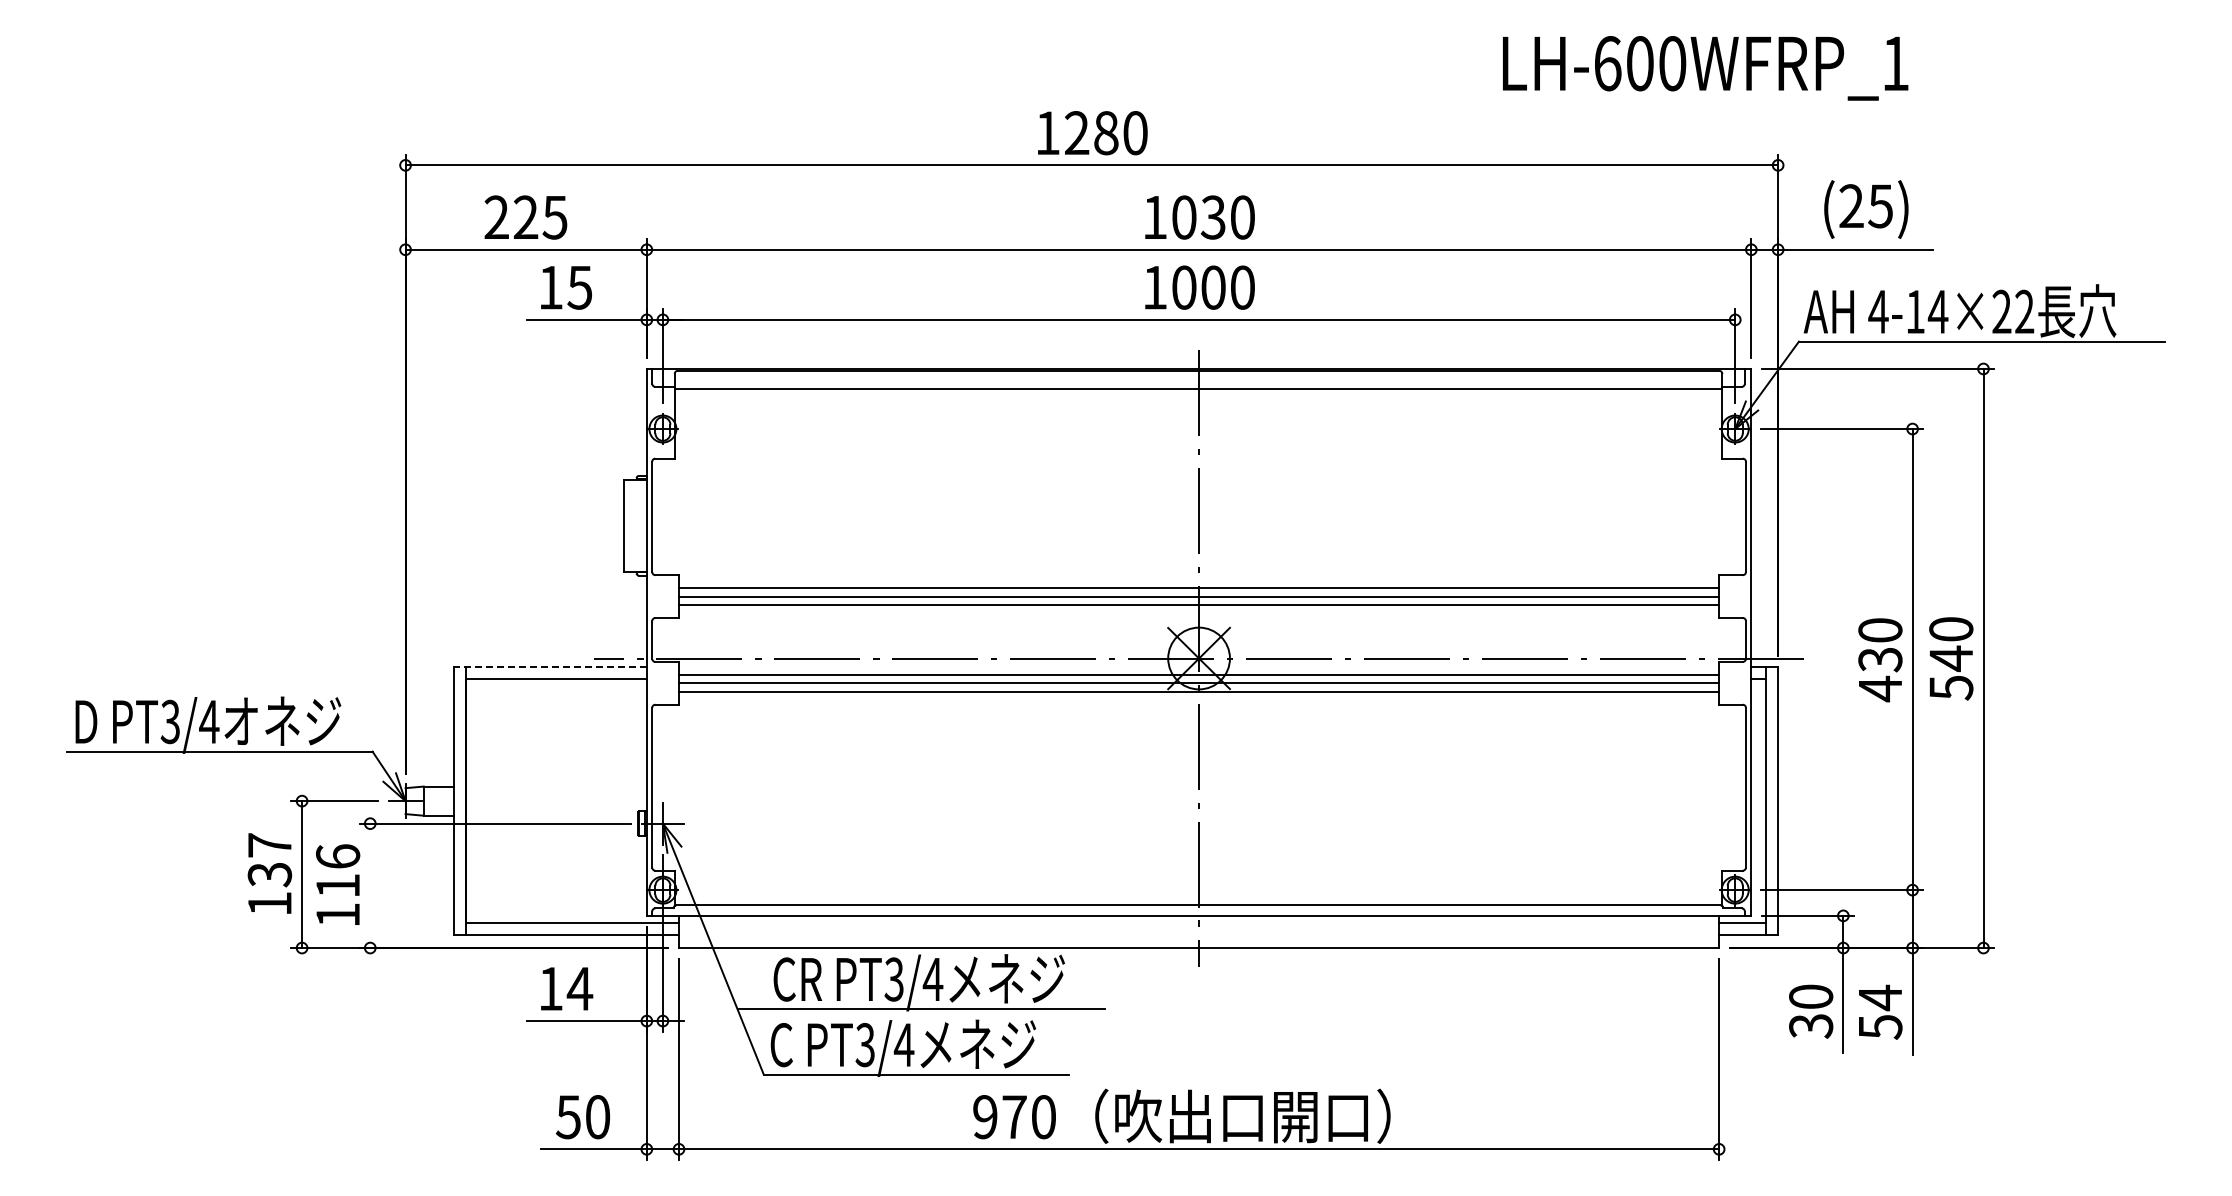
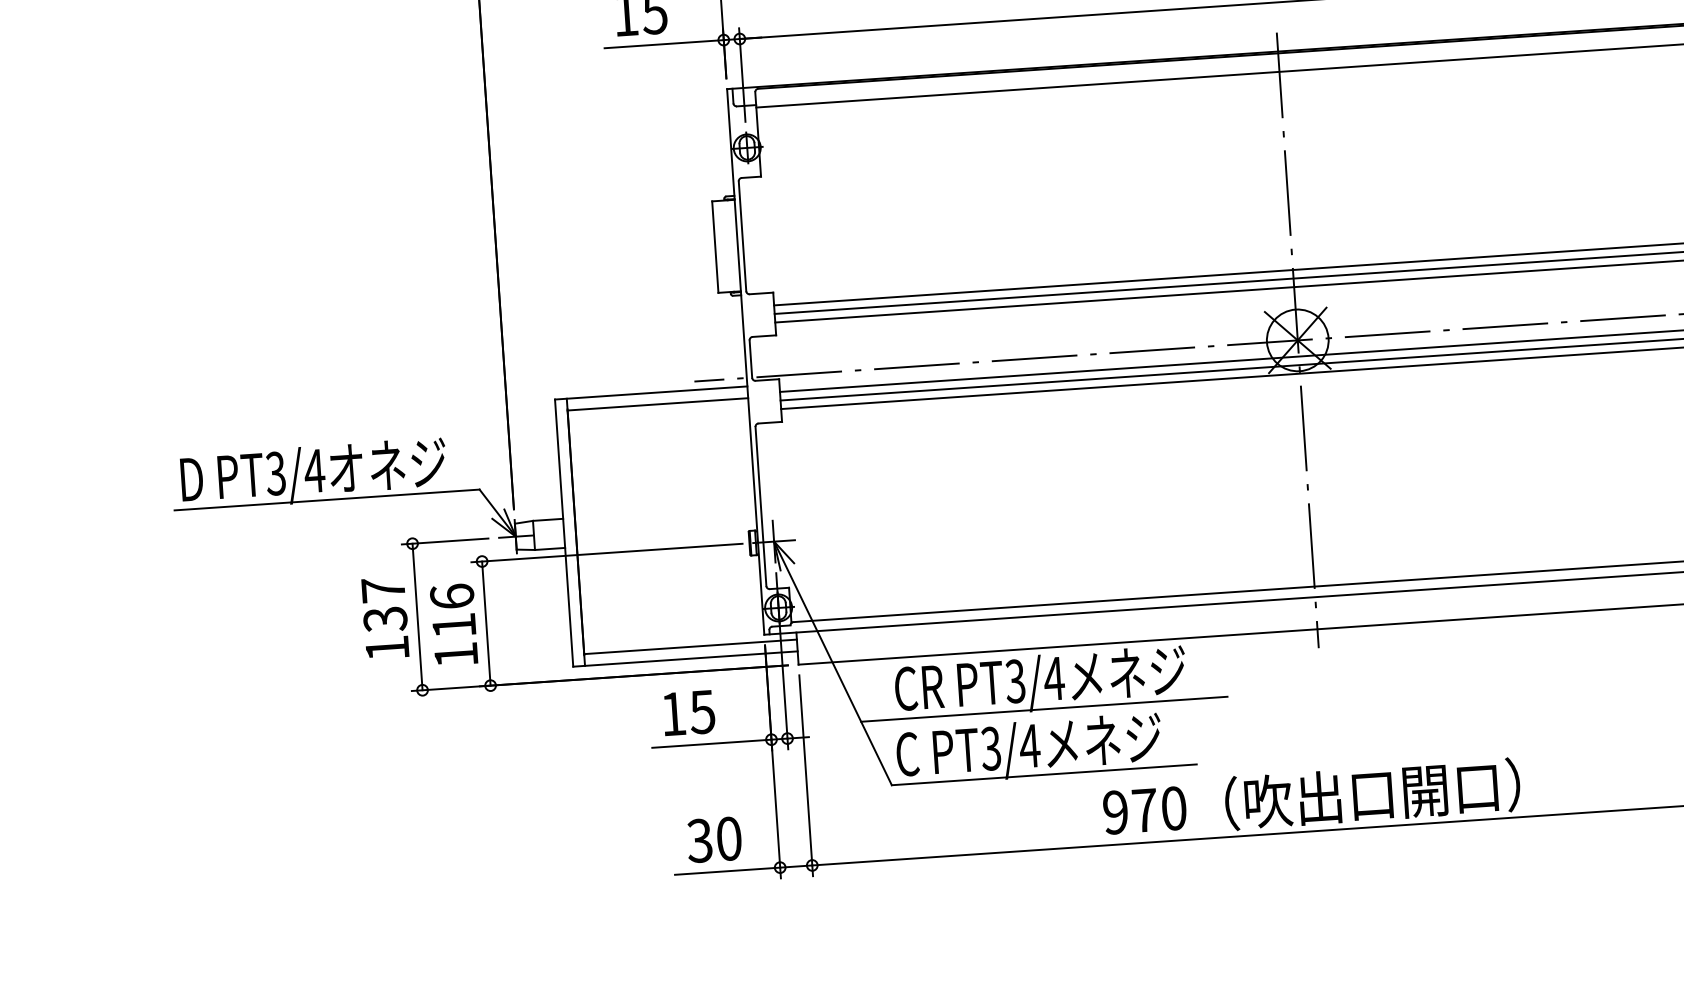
line: (549, 666) -> (650, 392), dashed -> solid
line: (370, 885) -> (486, 623), added
text: (579, 989) -> (702, 712), 14 -> 15
text: (568, 1116) -> (699, 840), 50 -> 30

